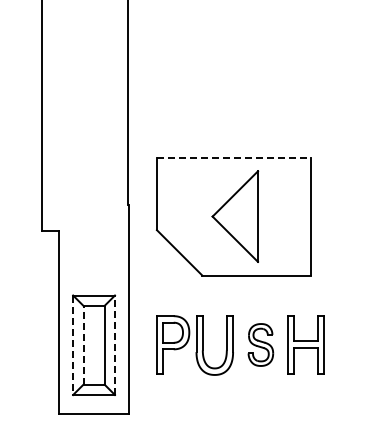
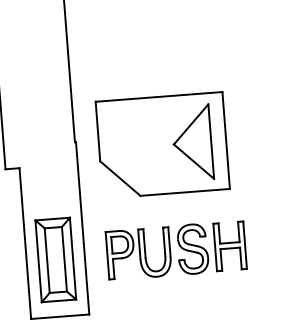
line: (234, 157) -> (159, 96), dashed -> solid
part: (235, 216) -> (192, 142), moved
line: (83, 344) -> (47, 260), dashed -> solid
part: (260, 344) -> (192, 248), size x1.43
line: (73, 345) -> (38, 261), dashed -> solid
line: (115, 345) -> (73, 258), dashed -> solid

